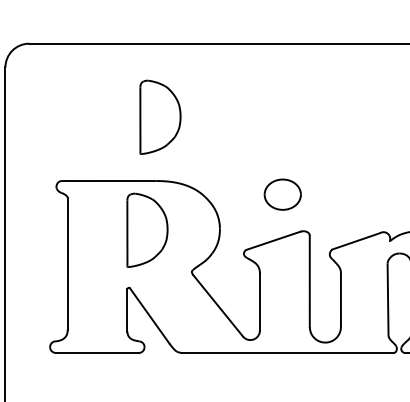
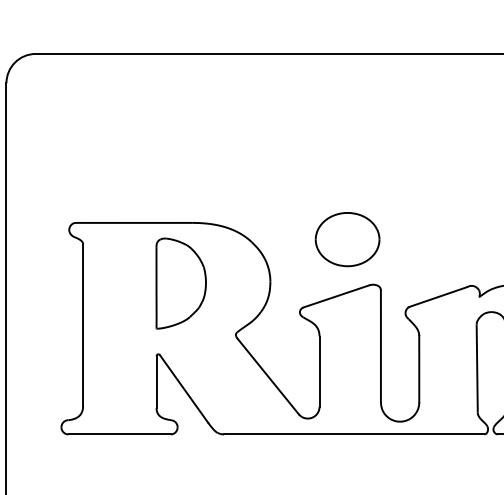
part: (160, 116) -> (197, 143), removed
part: (282, 194) -> (347, 239), size x1.43

